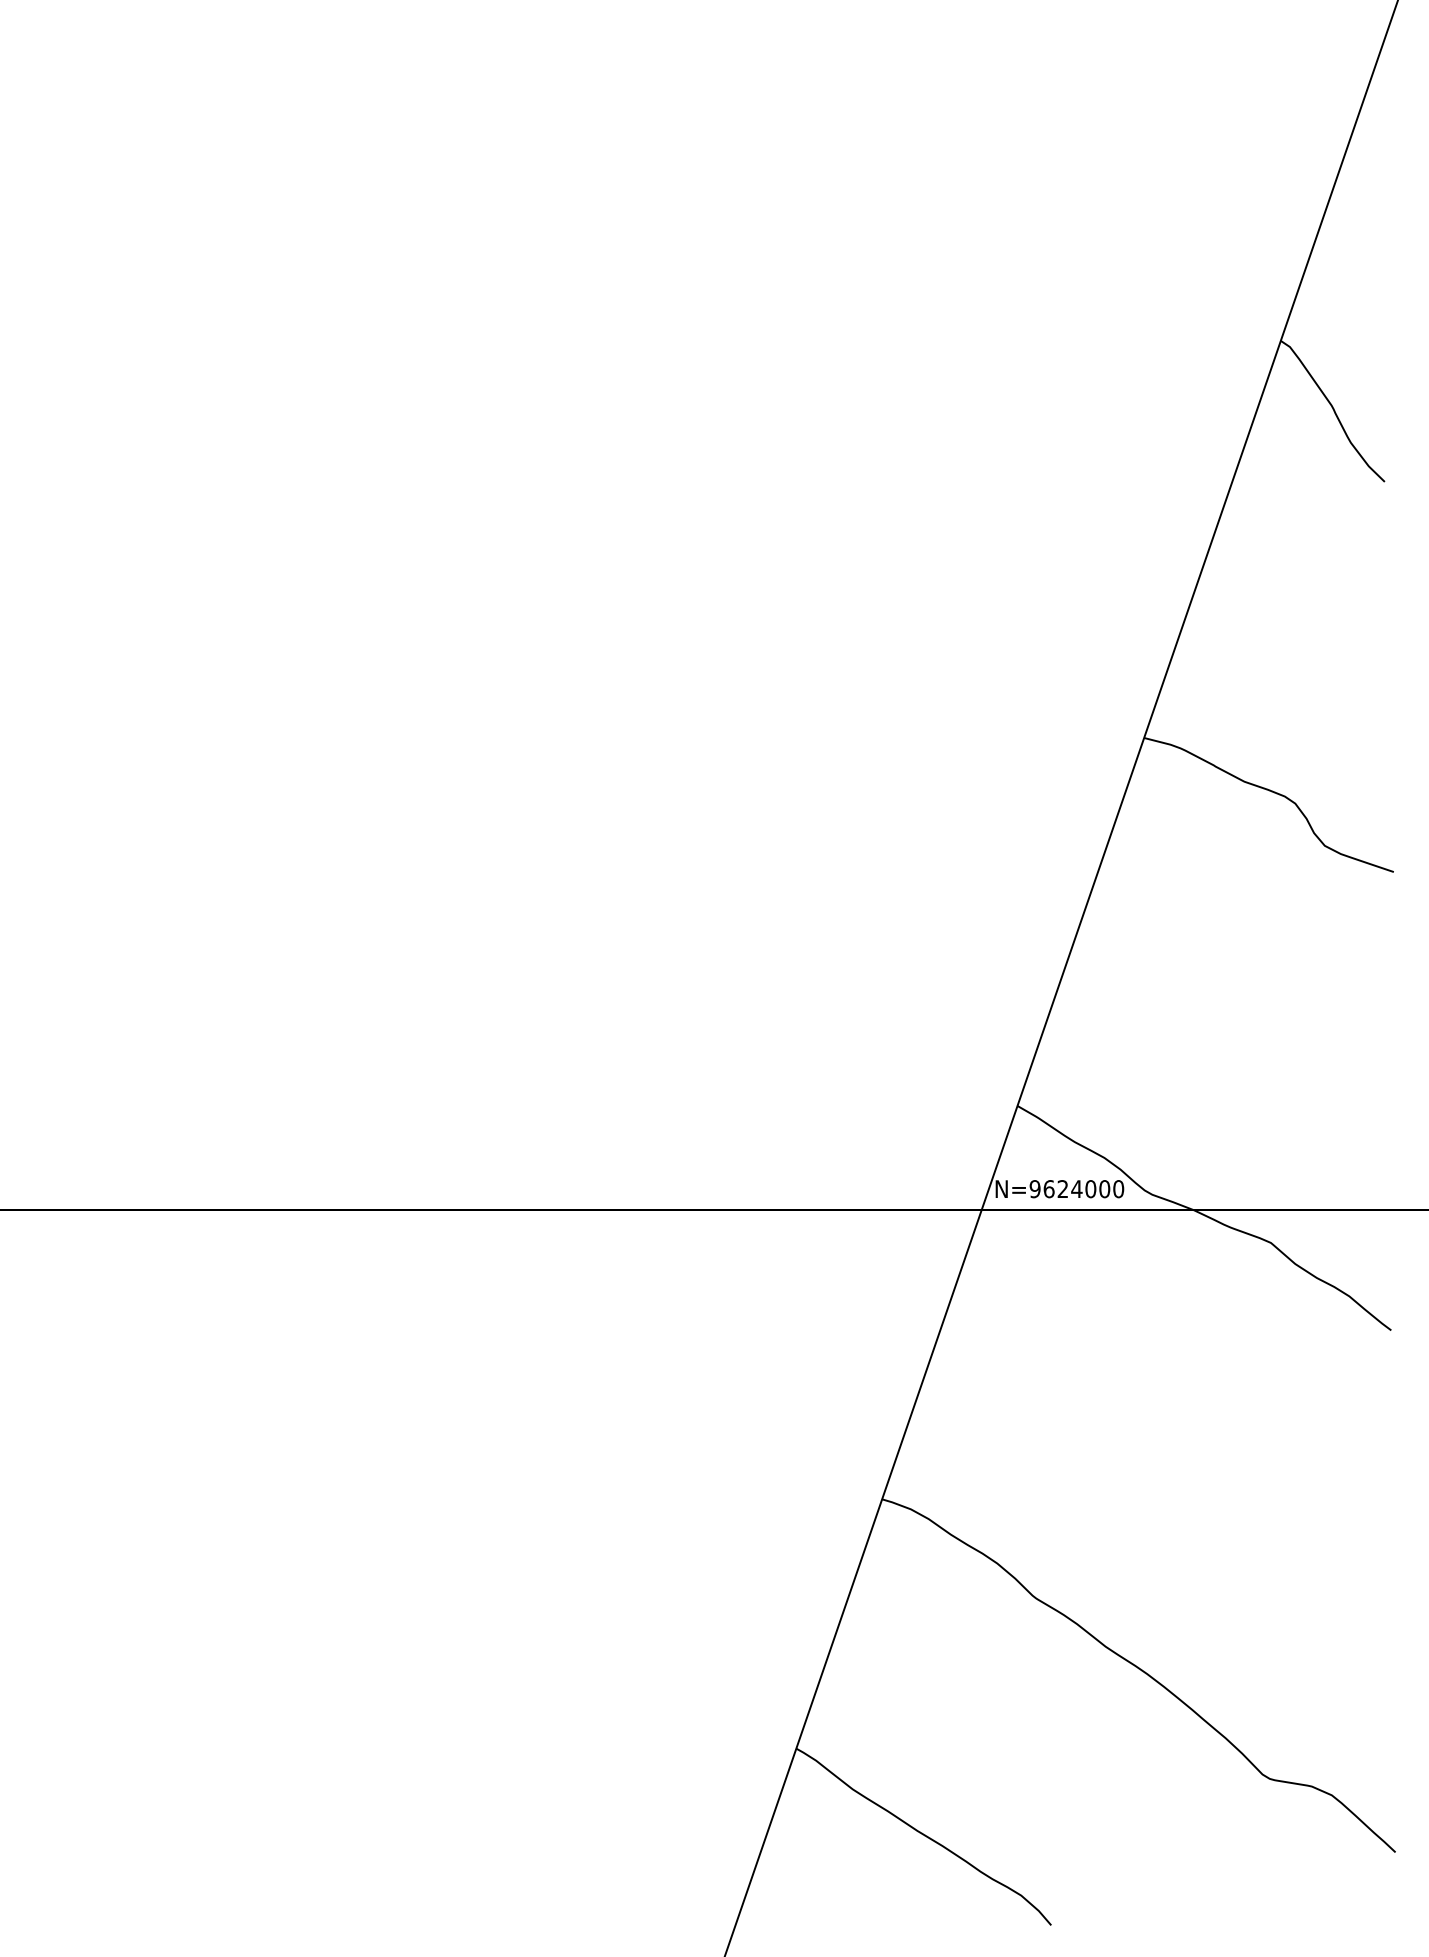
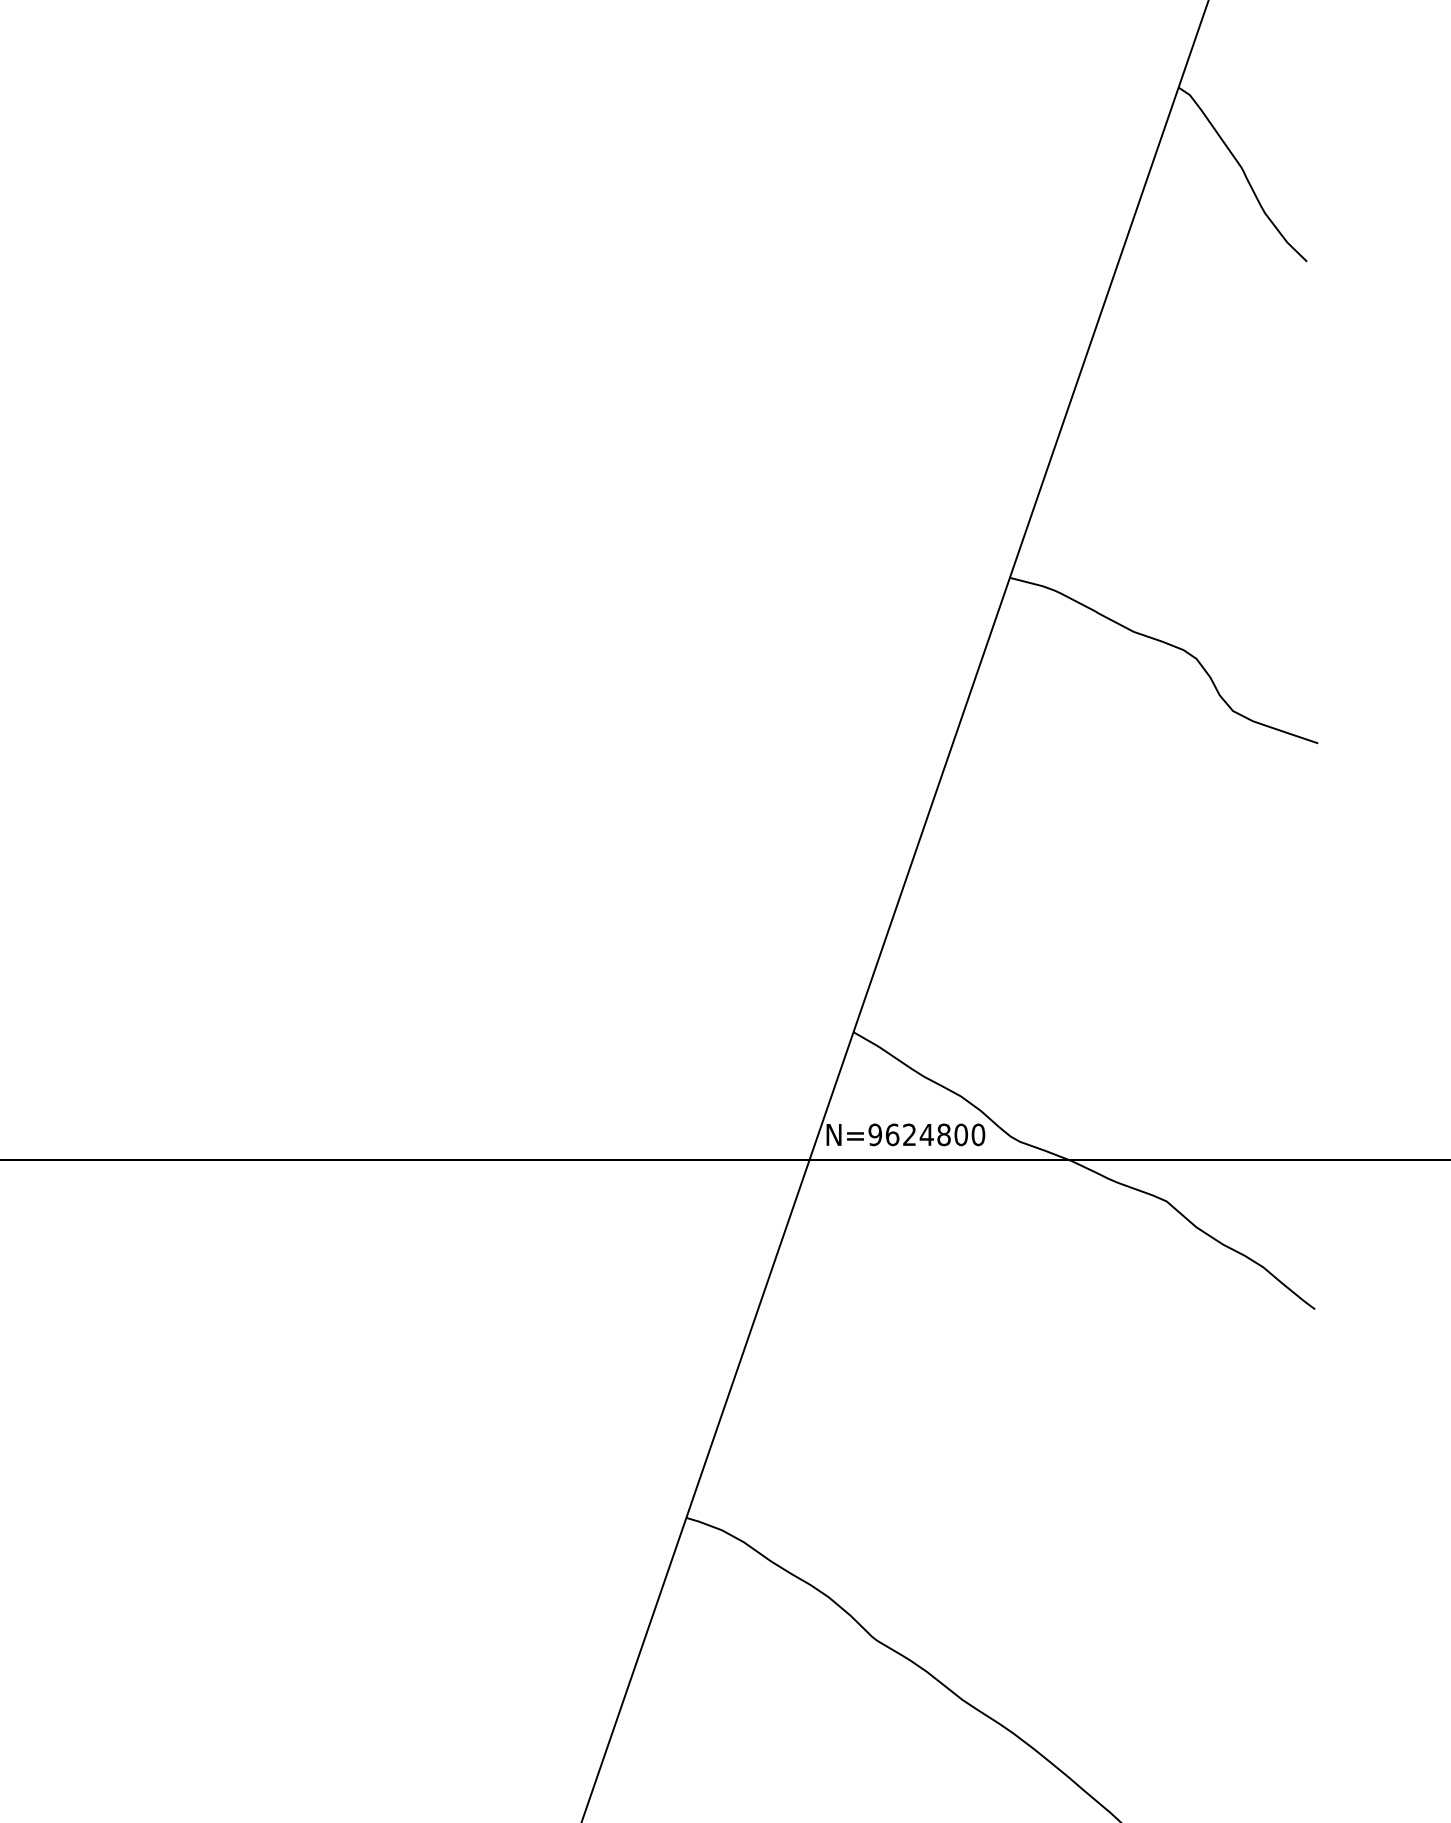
text: (1090, 1188) -> (943, 1134), N=9624000 -> N=9624800

